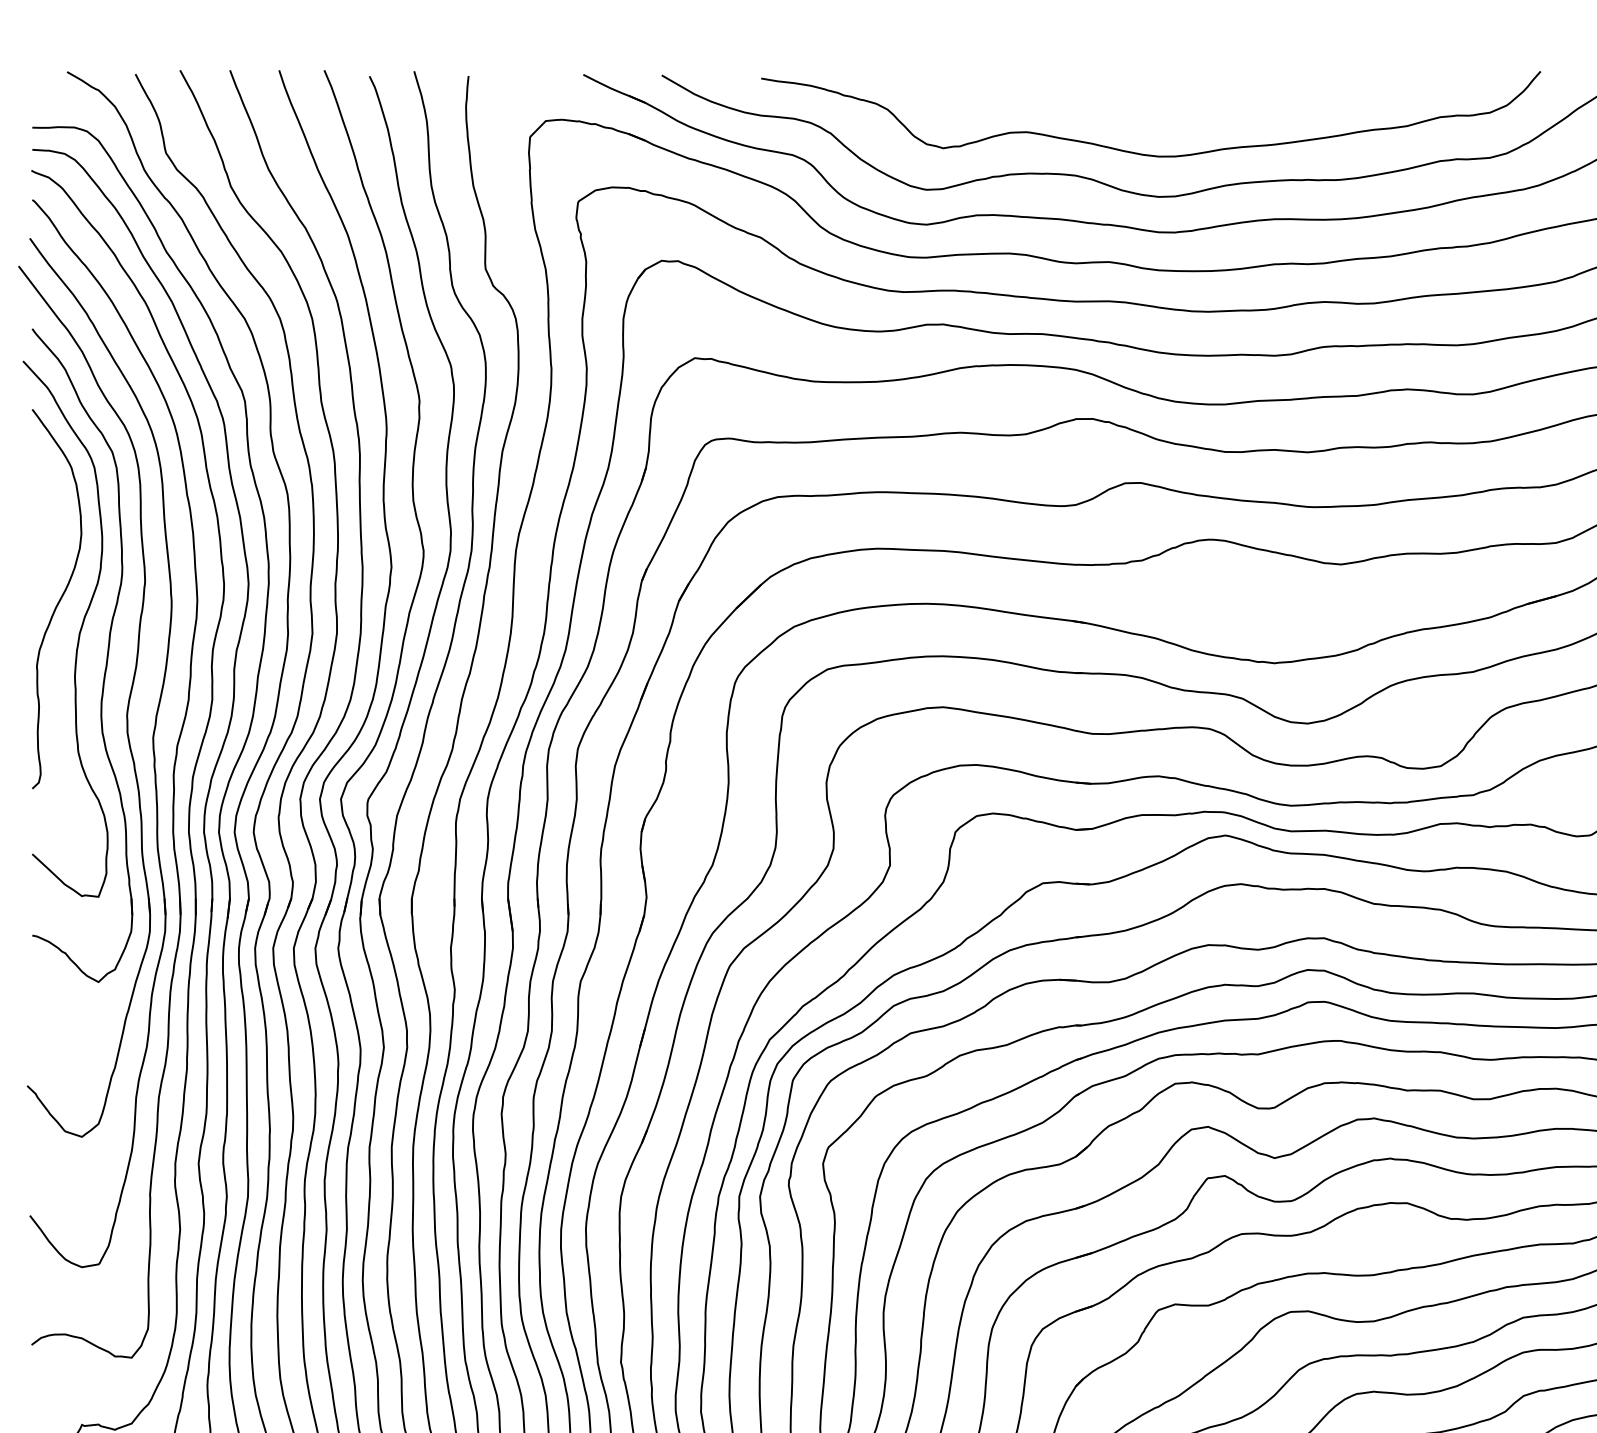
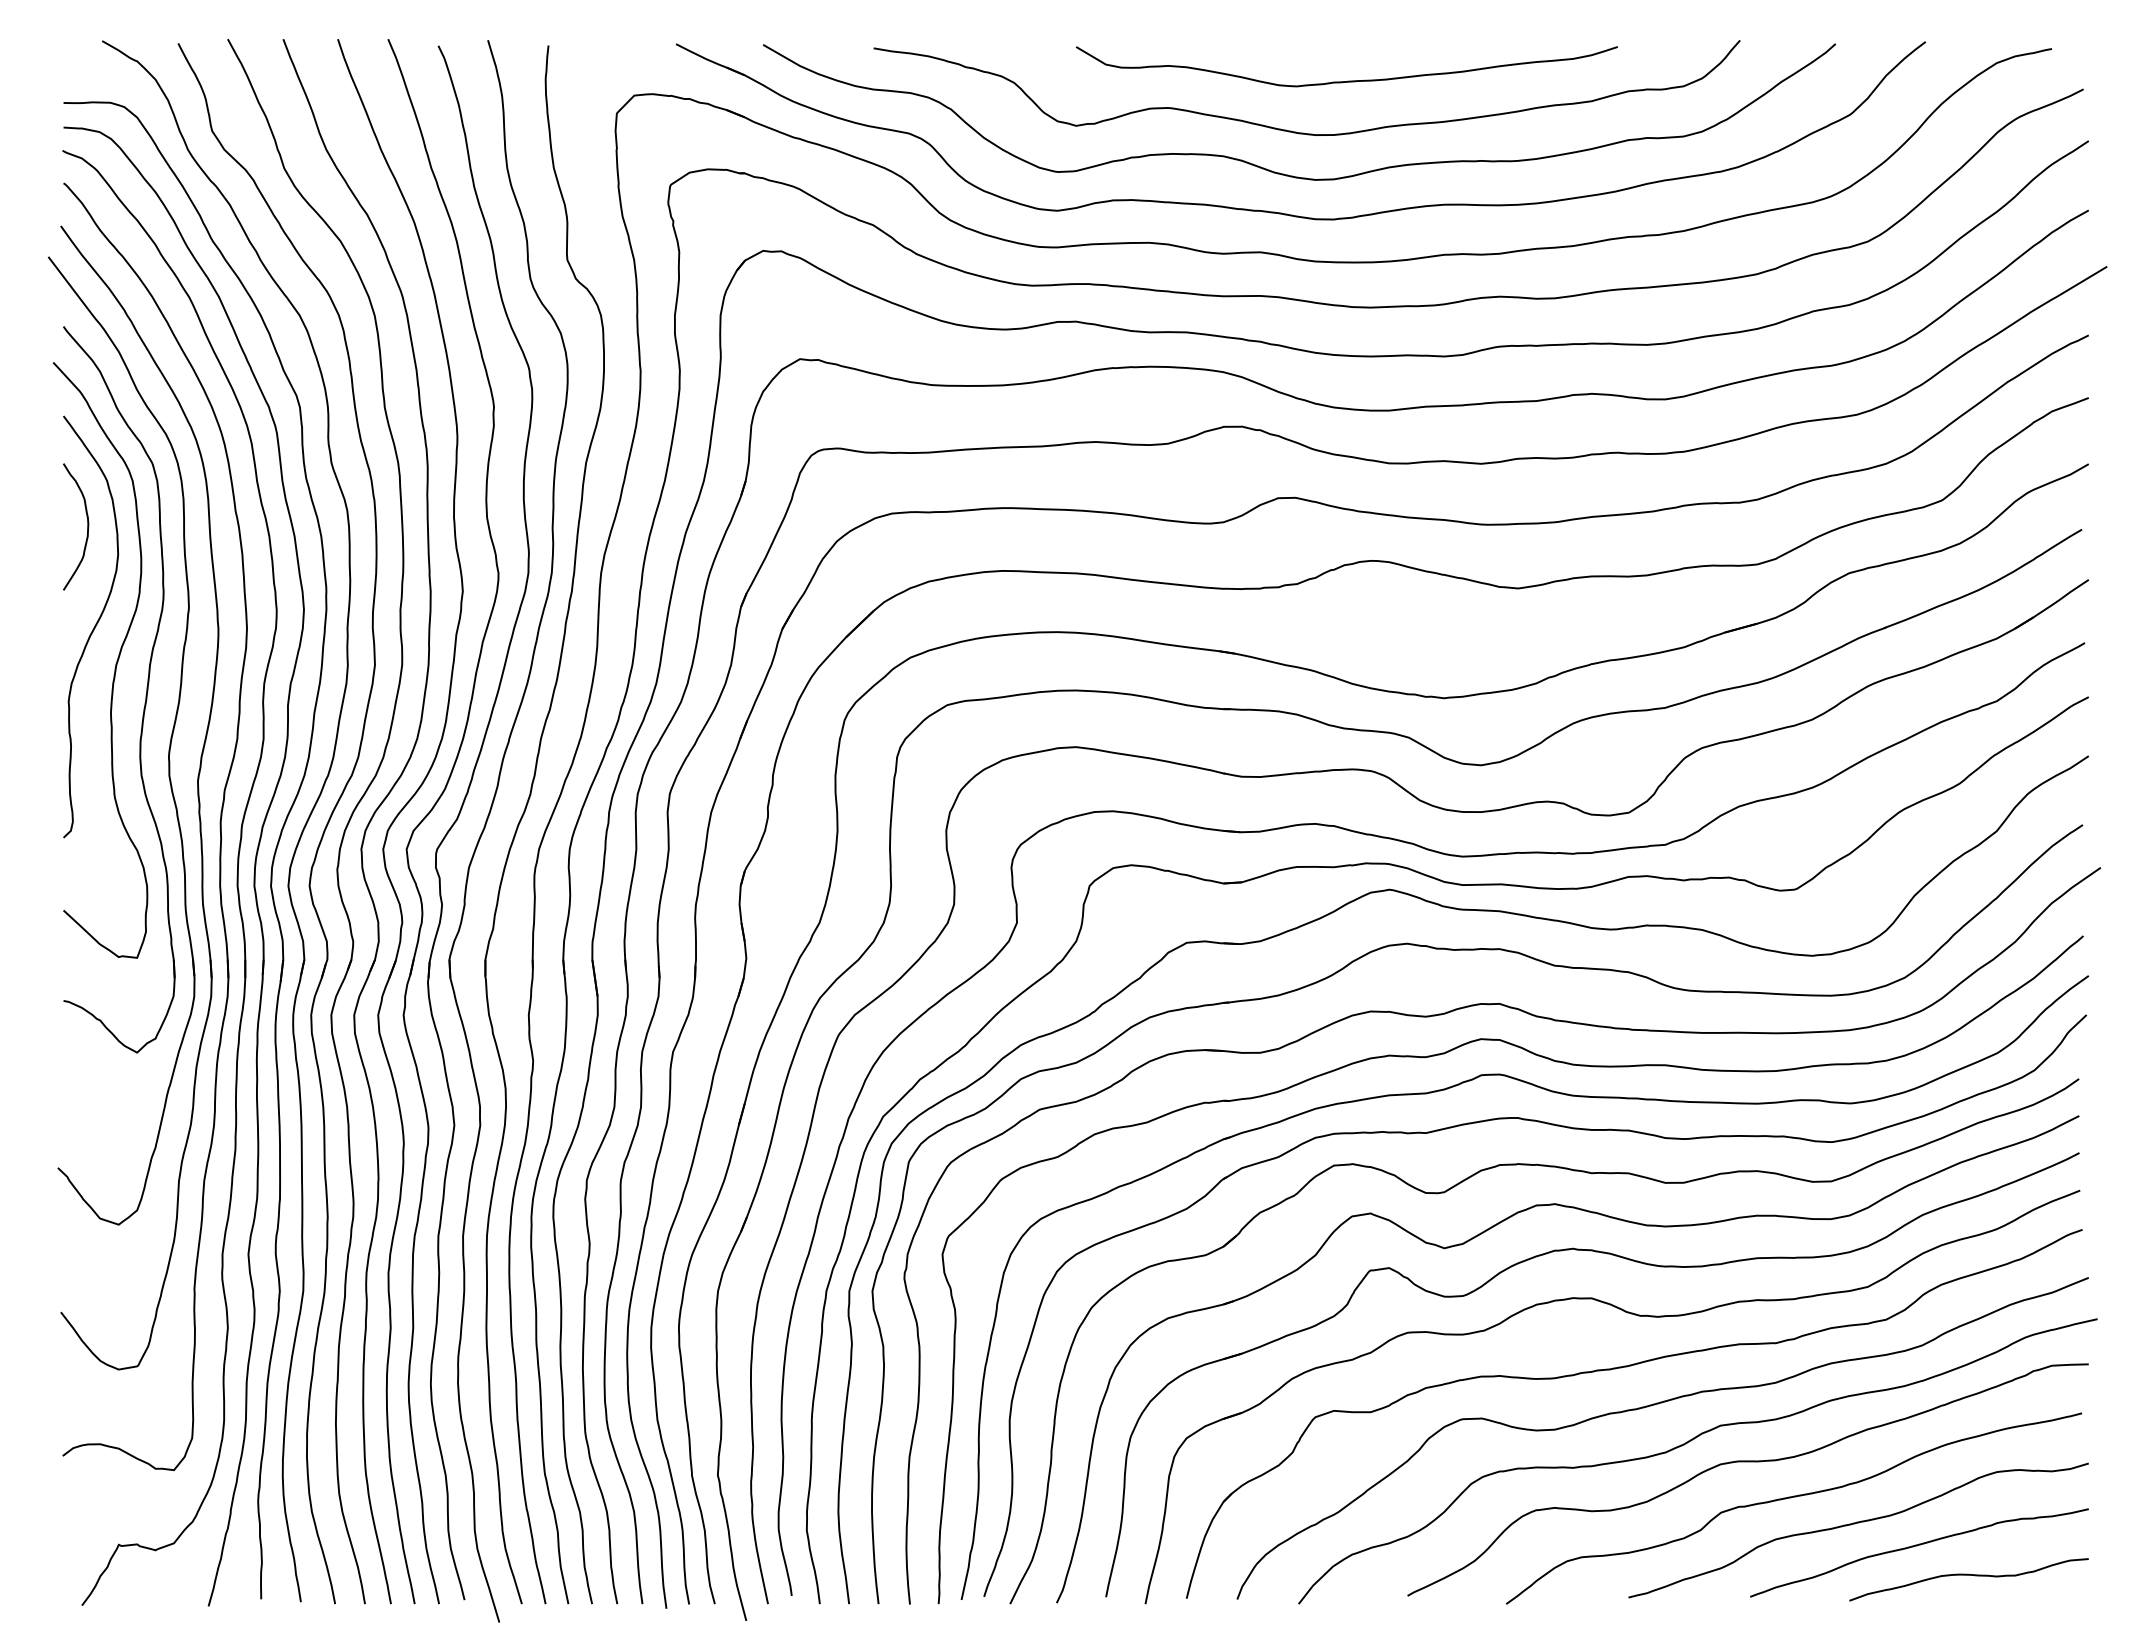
curve: (1187, 107) -> (1347, 80), added
curve: (53, 508) -> (87, 526), added

